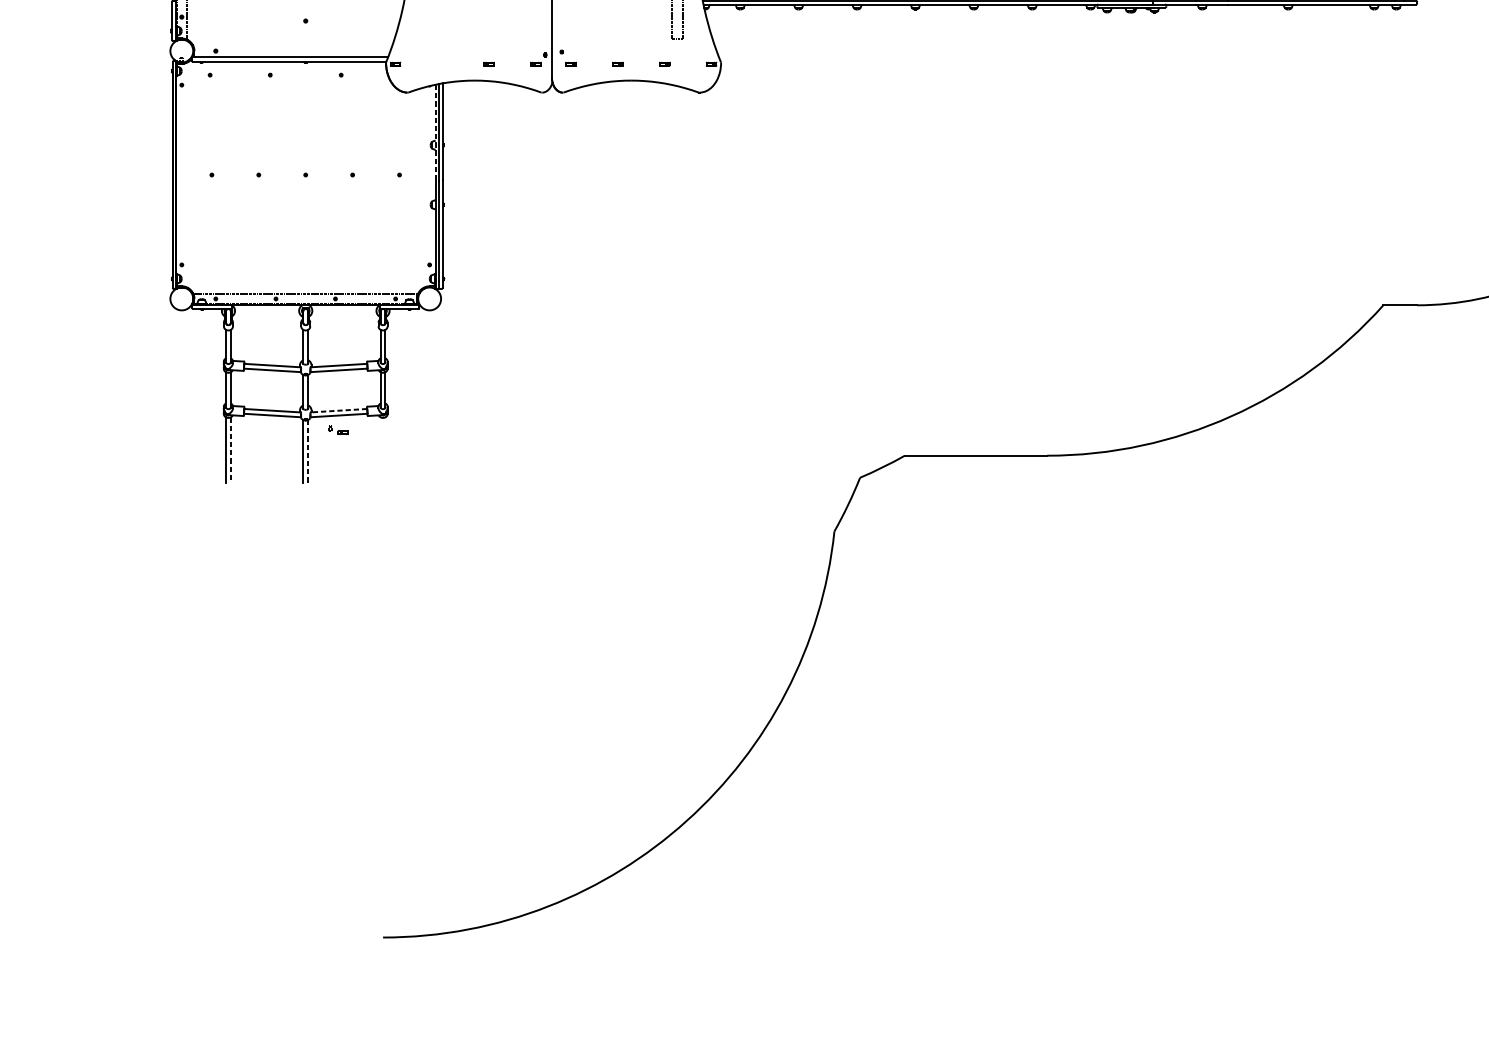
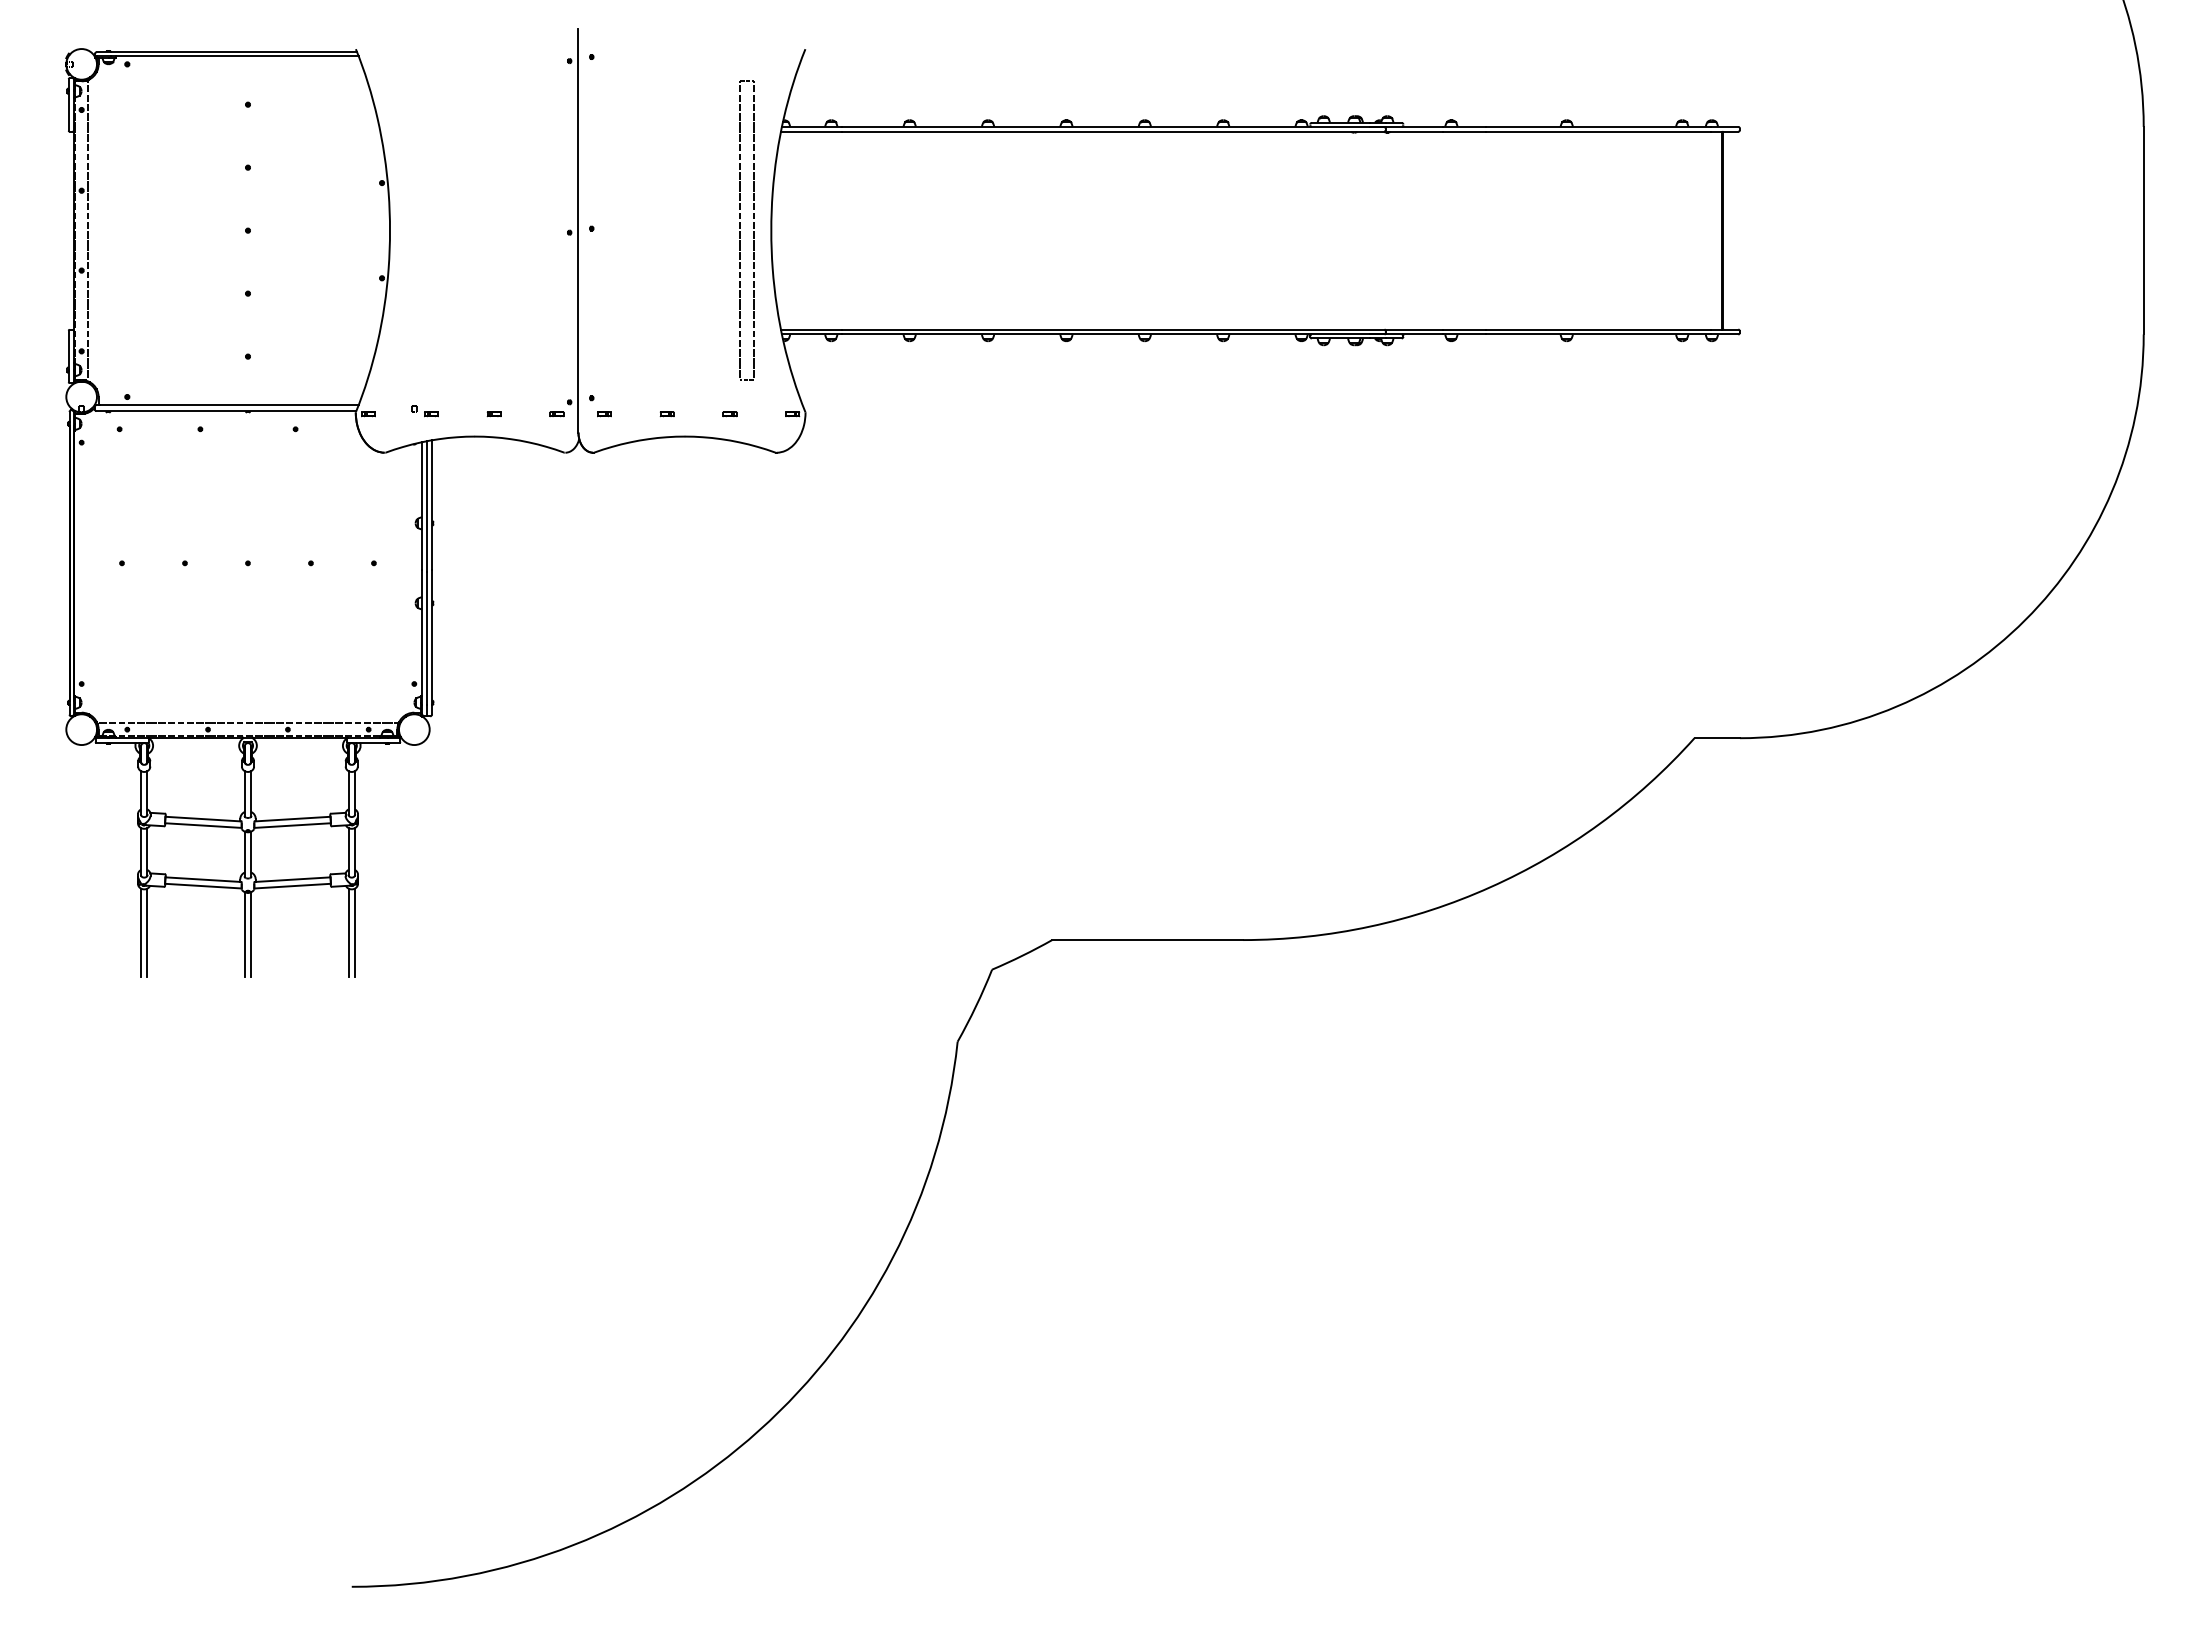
line: (435, 131) -> (422, 505), dashed -> solid
line: (338, 410) -> (292, 879), dashed -> solid
part: (338, 430) -> (424, 411), moved
line: (230, 450) -> (147, 933), dashed -> solid
line: (380, 450) -> (348, 932), added
line: (385, 450) -> (355, 932), added
line: (308, 451) -> (251, 934), dashed -> solid

